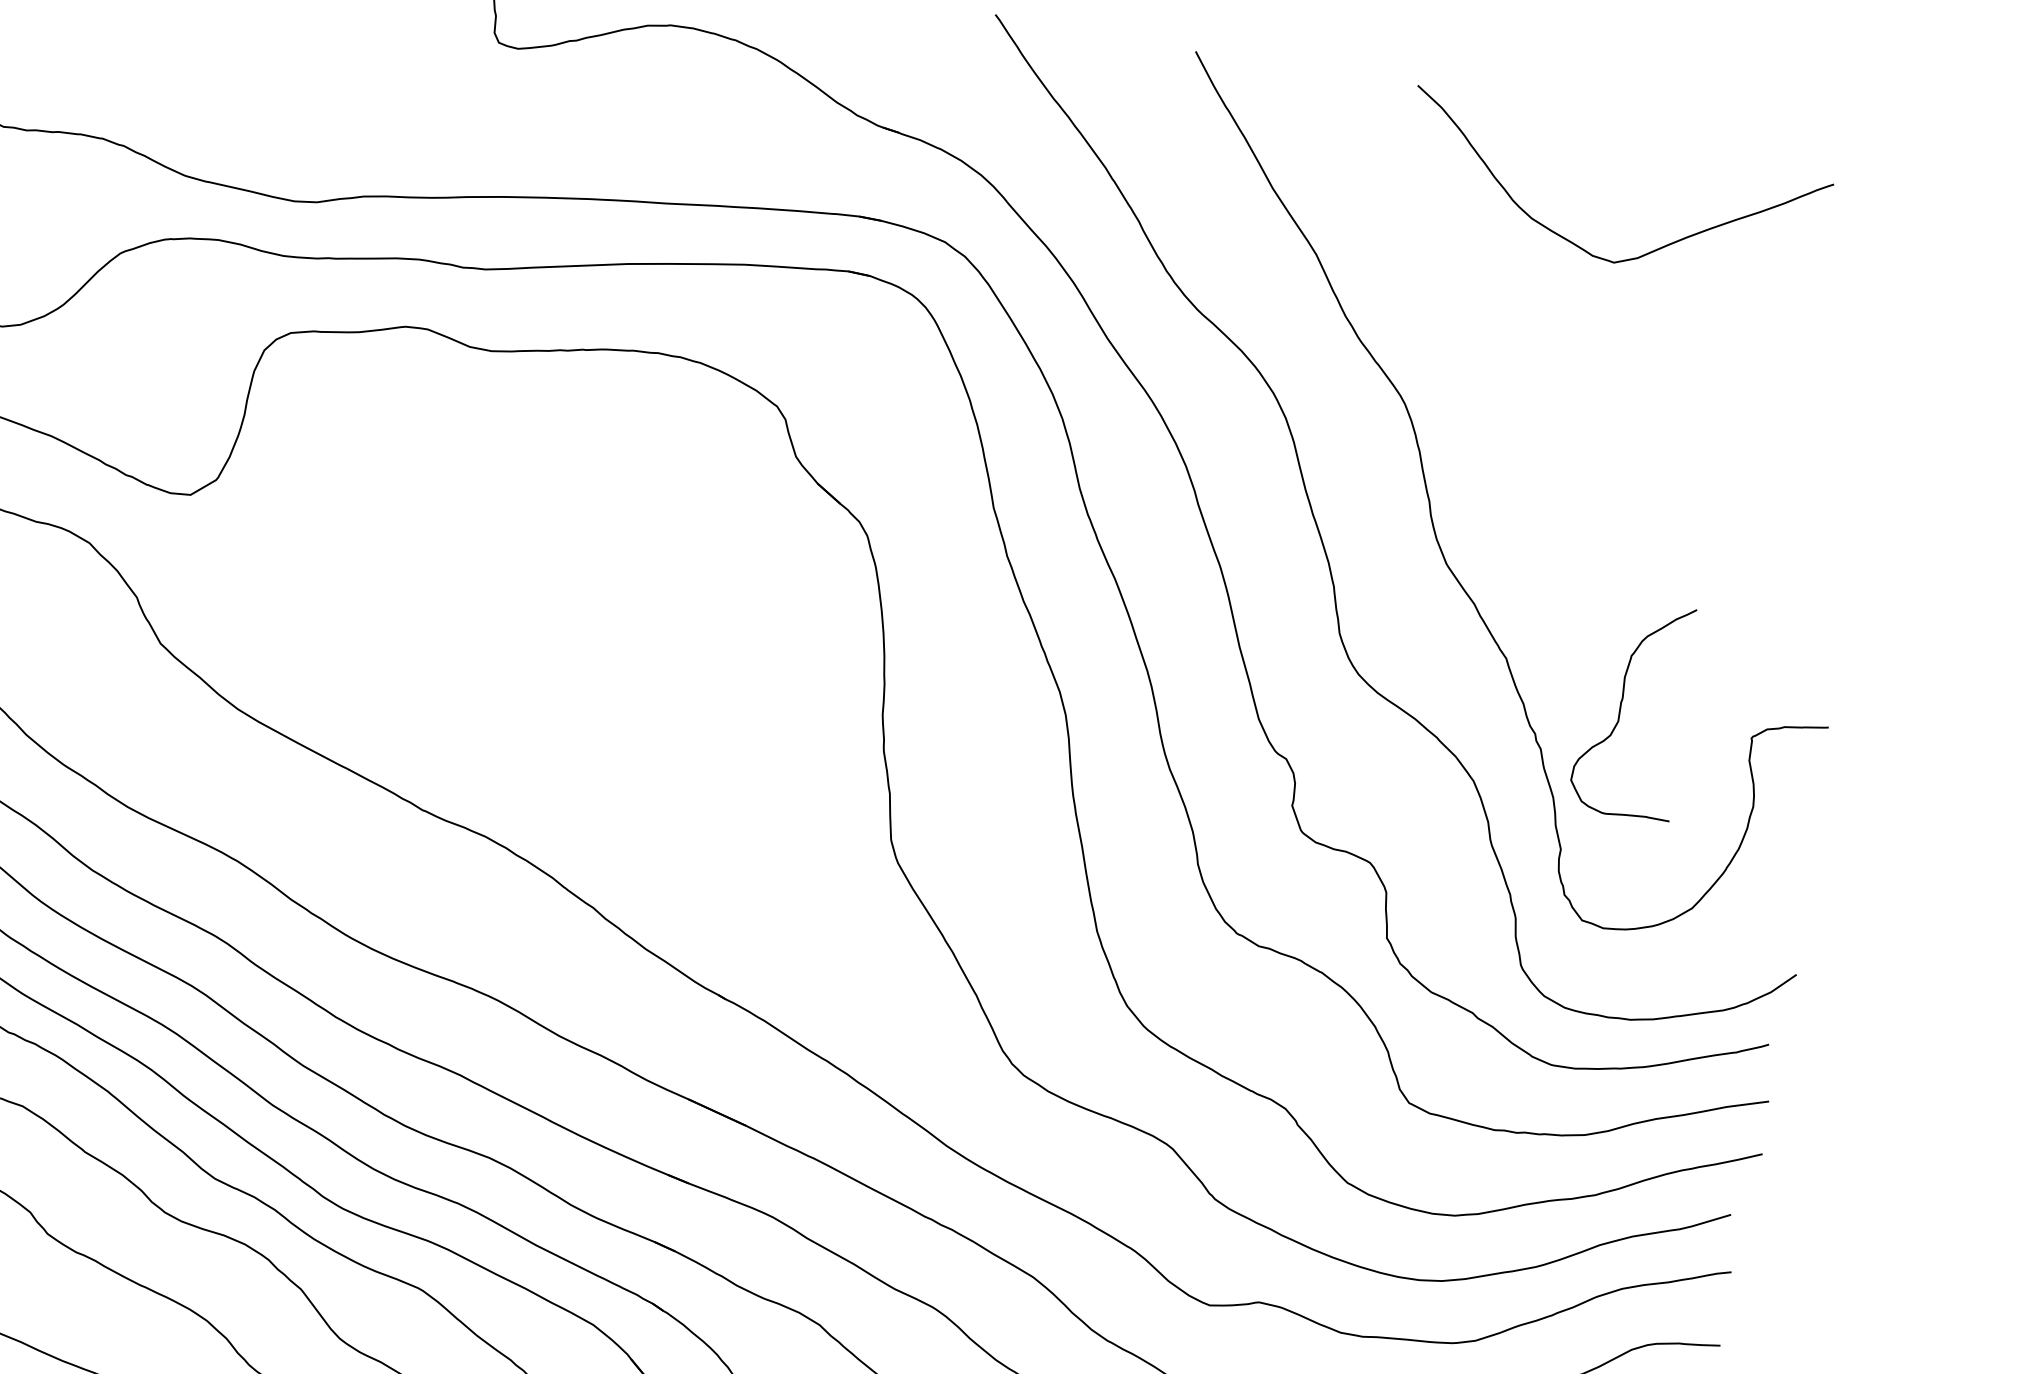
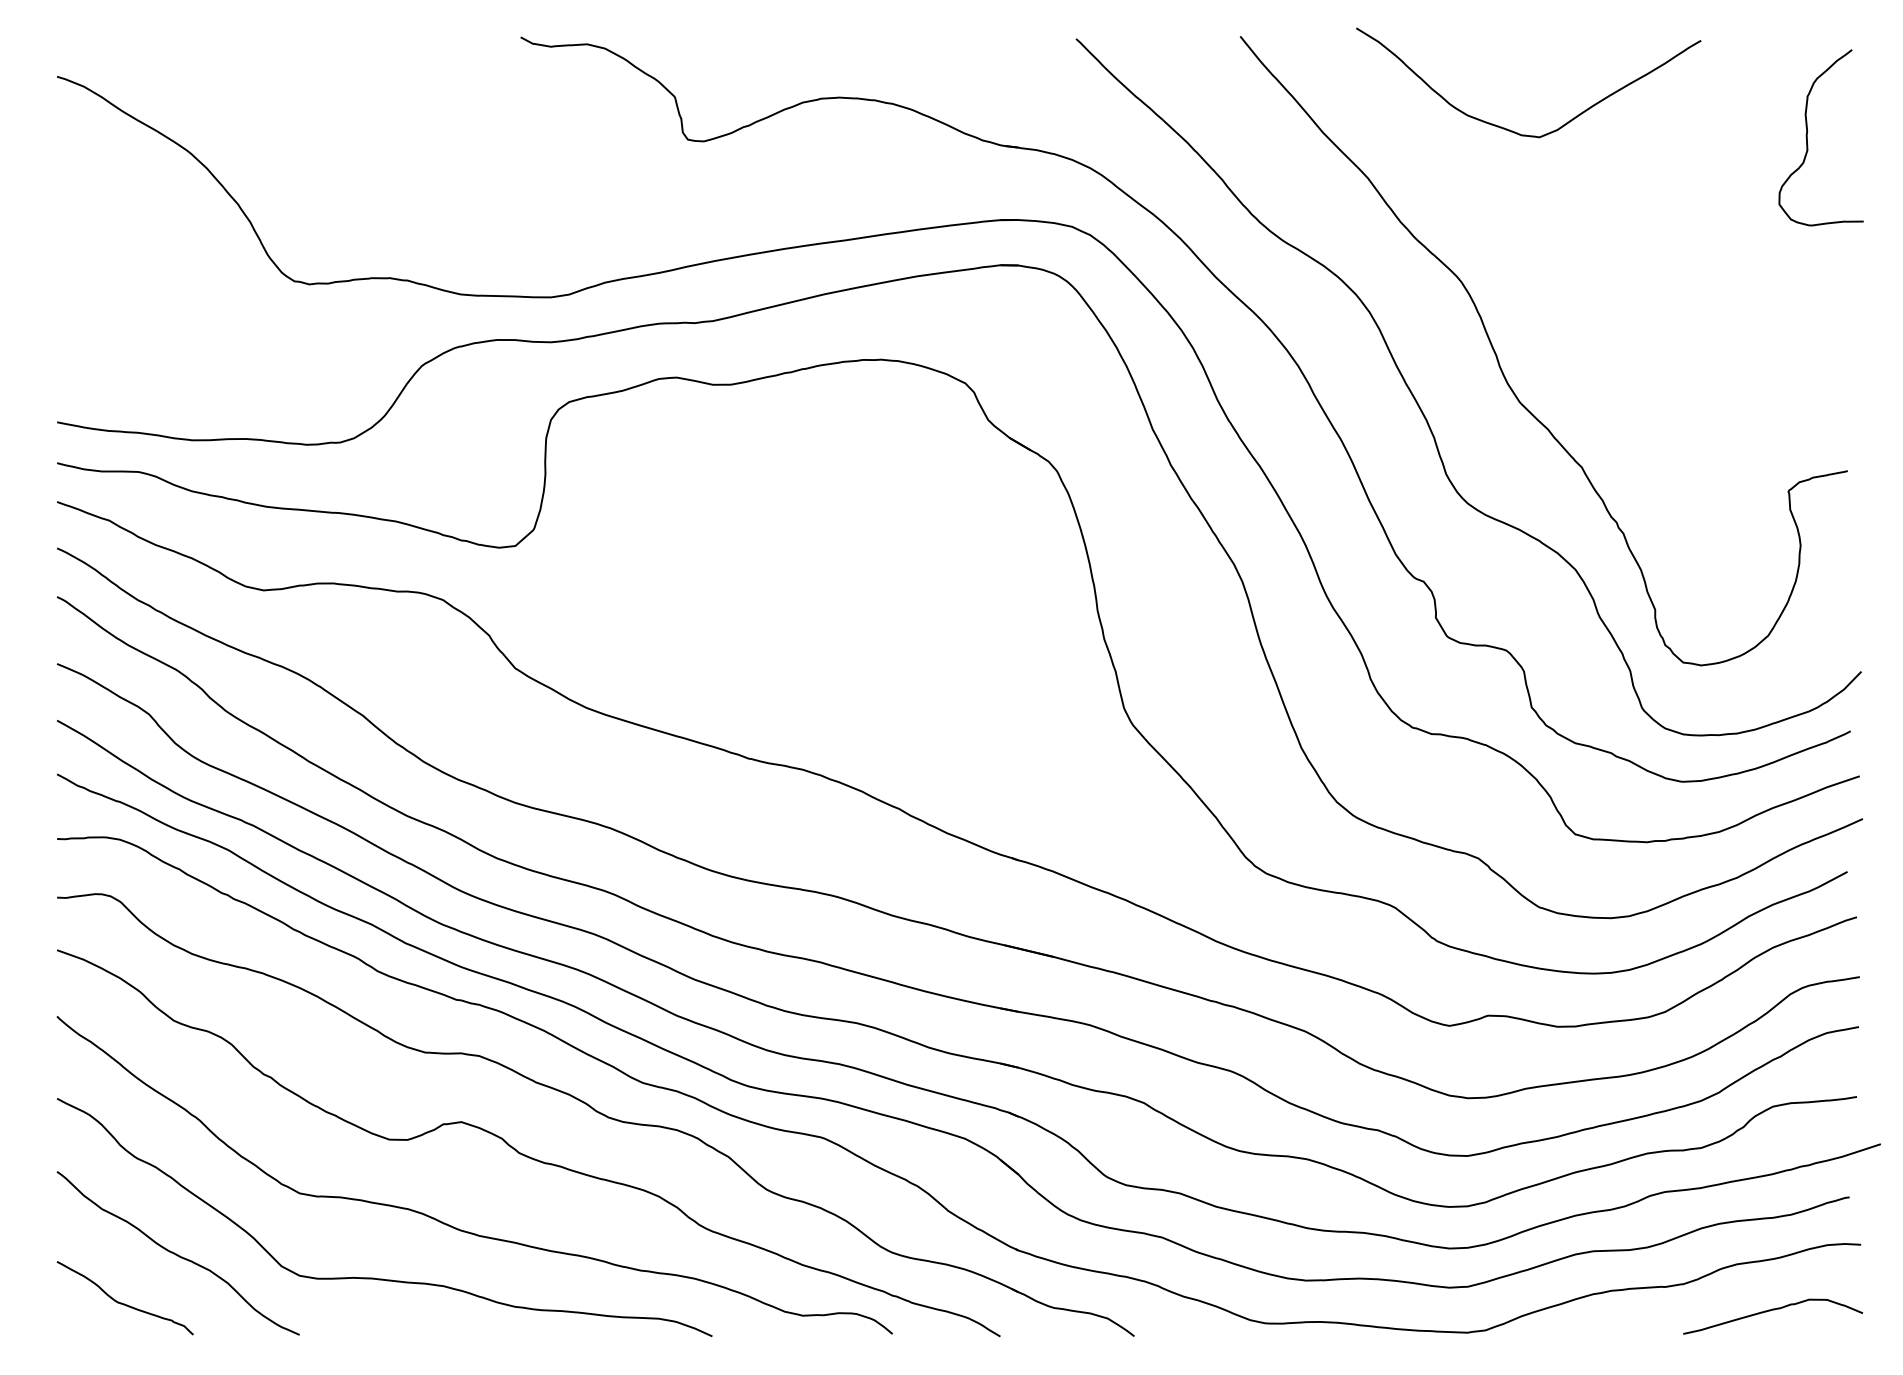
curve: (1577, 244) -> (1507, 128), moved
curve: (1621, 705) -> (1807, 137), moved

